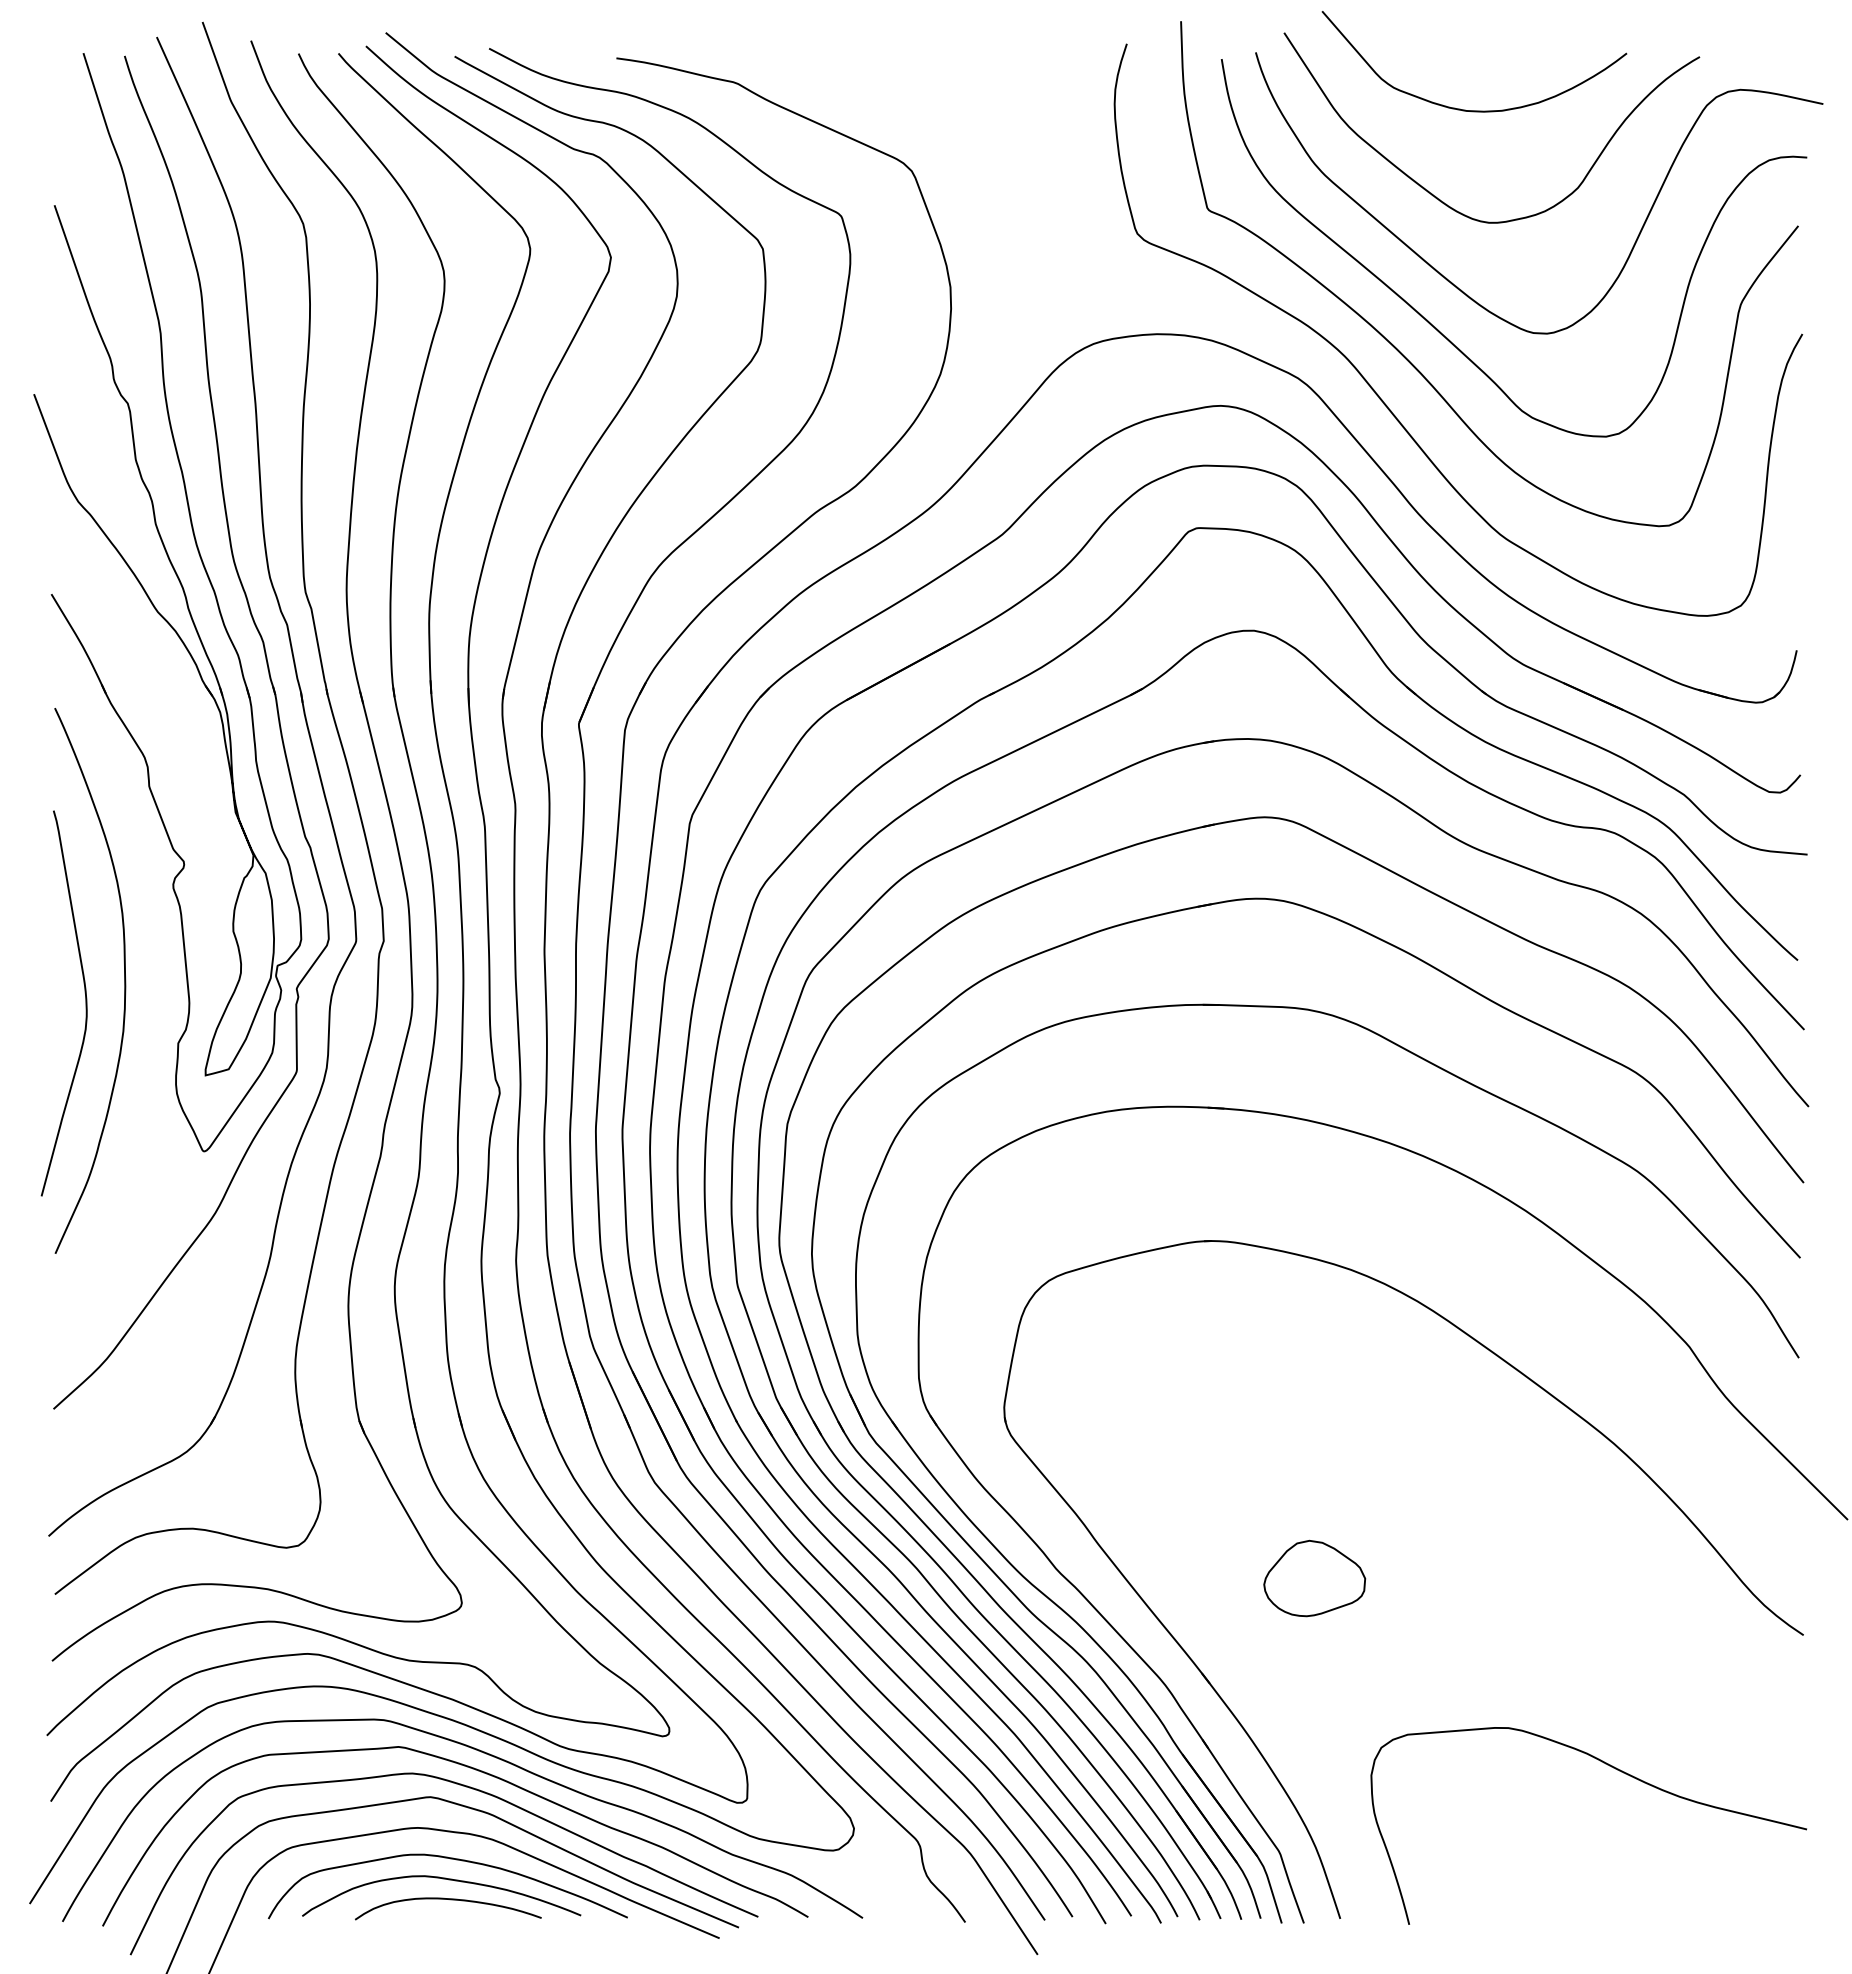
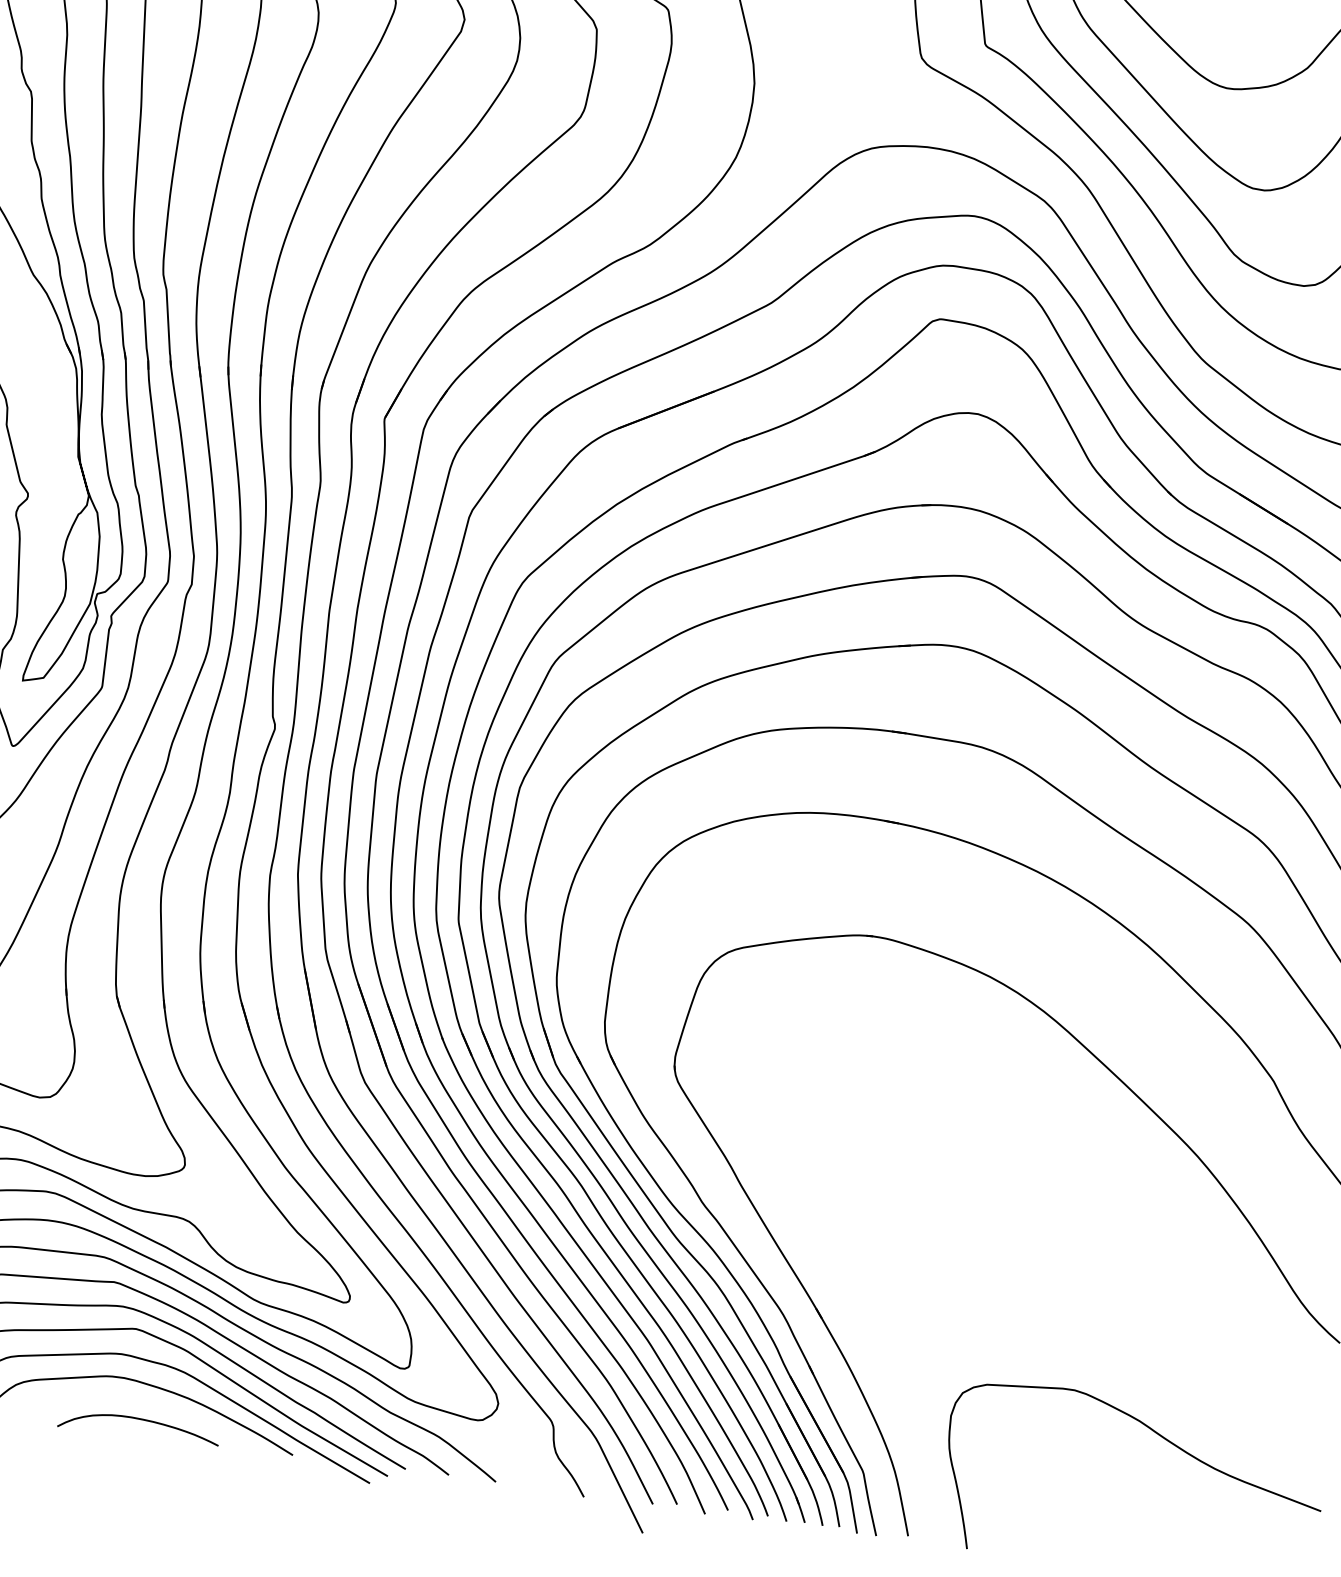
part: (1314, 1578) -> (924, 1239), removed
curve: (442, 1879) -> (137, 1401), removed

